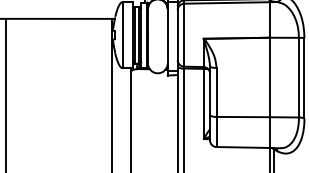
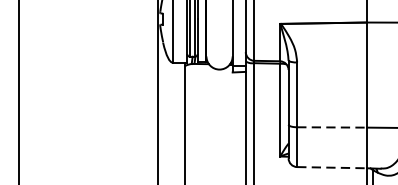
line: (243, 117) -> (332, 128), solid -> dashed
line: (243, 147) -> (332, 167), solid -> dashed

